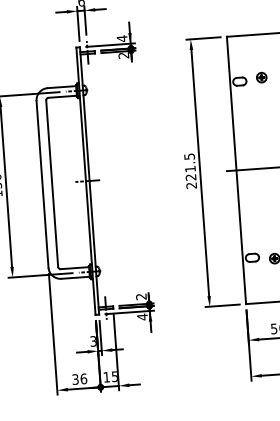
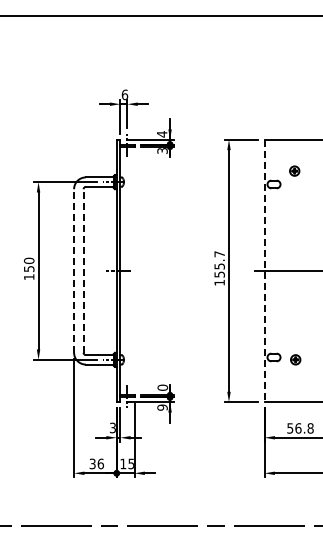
text: (123, 55) -> (162, 150), 2 -> 3
part: (261, 77) -> (294, 170), moved
line: (236, 170) -> (264, 271), solid -> dashed
text: (190, 171) -> (219, 268), 221.5 -> 155.7
line: (42, 184) -> (74, 271), solid -> dashed
line: (52, 184) -> (83, 271), solid -> dashed
text: (141, 296) -> (162, 387), 2 -> 0
text: (142, 316) -> (162, 407), 4 -> 9

